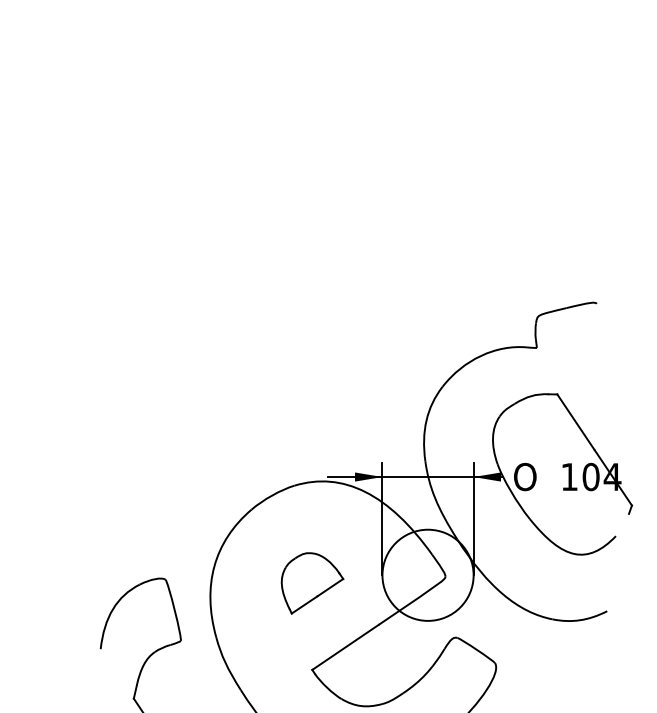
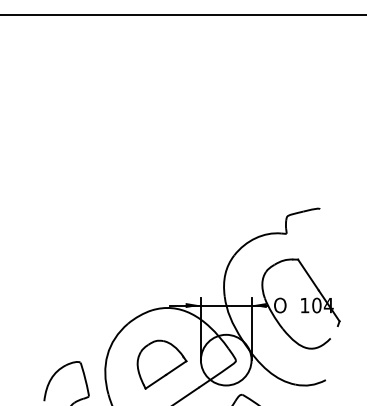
part: (311, 583) -> (161, 364), size x1.43

